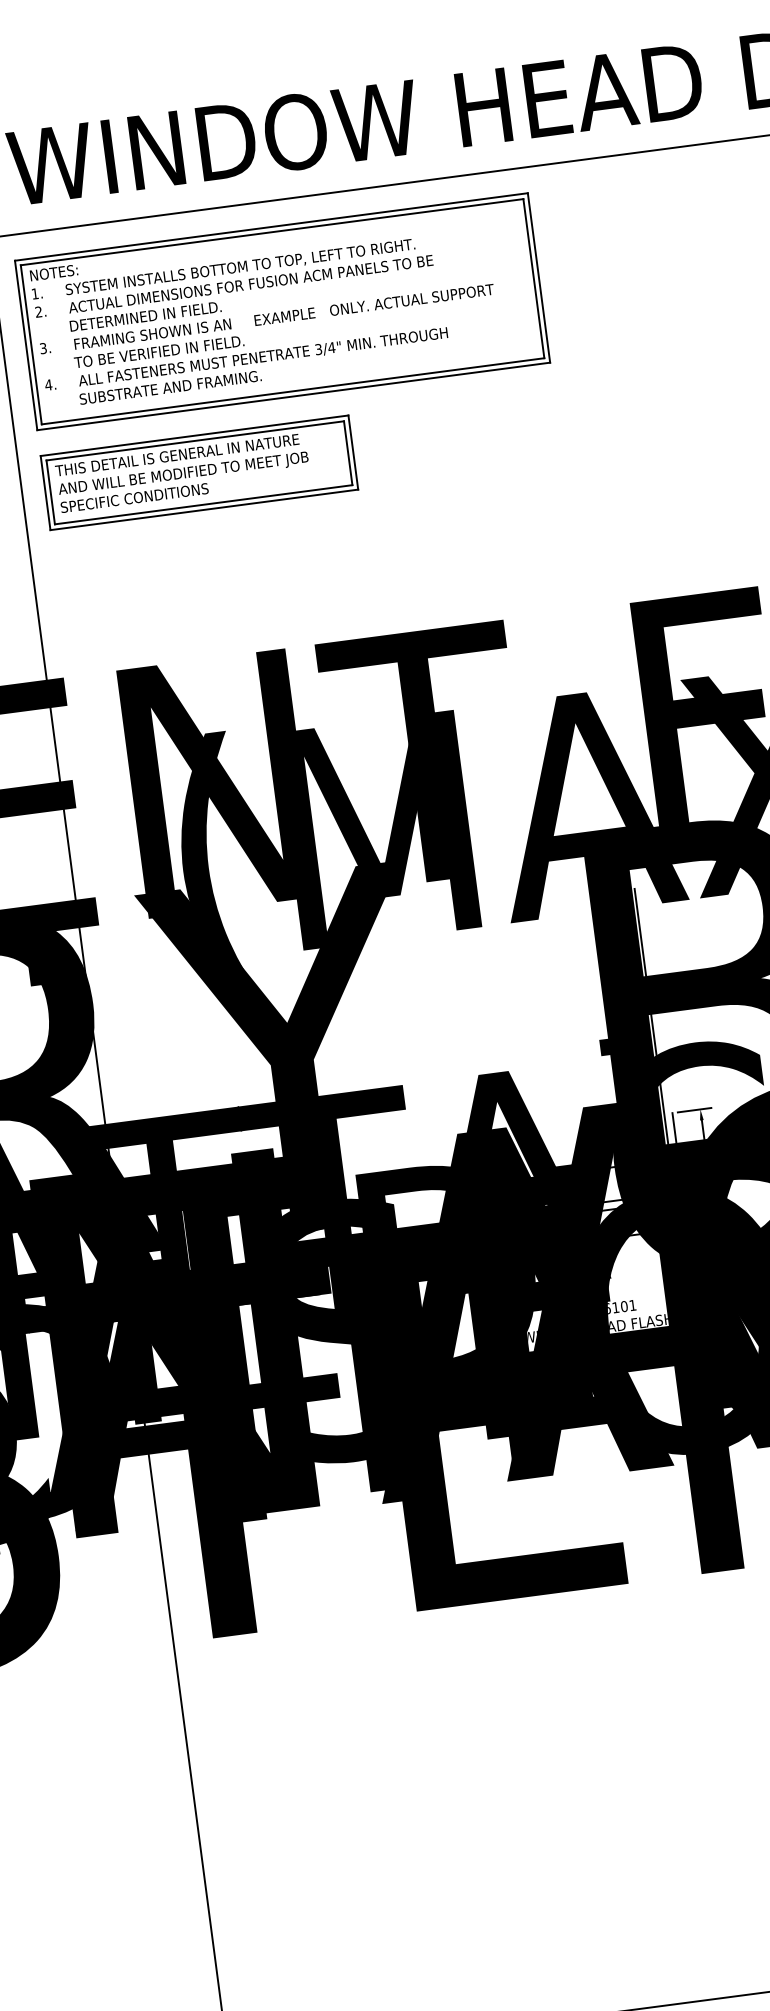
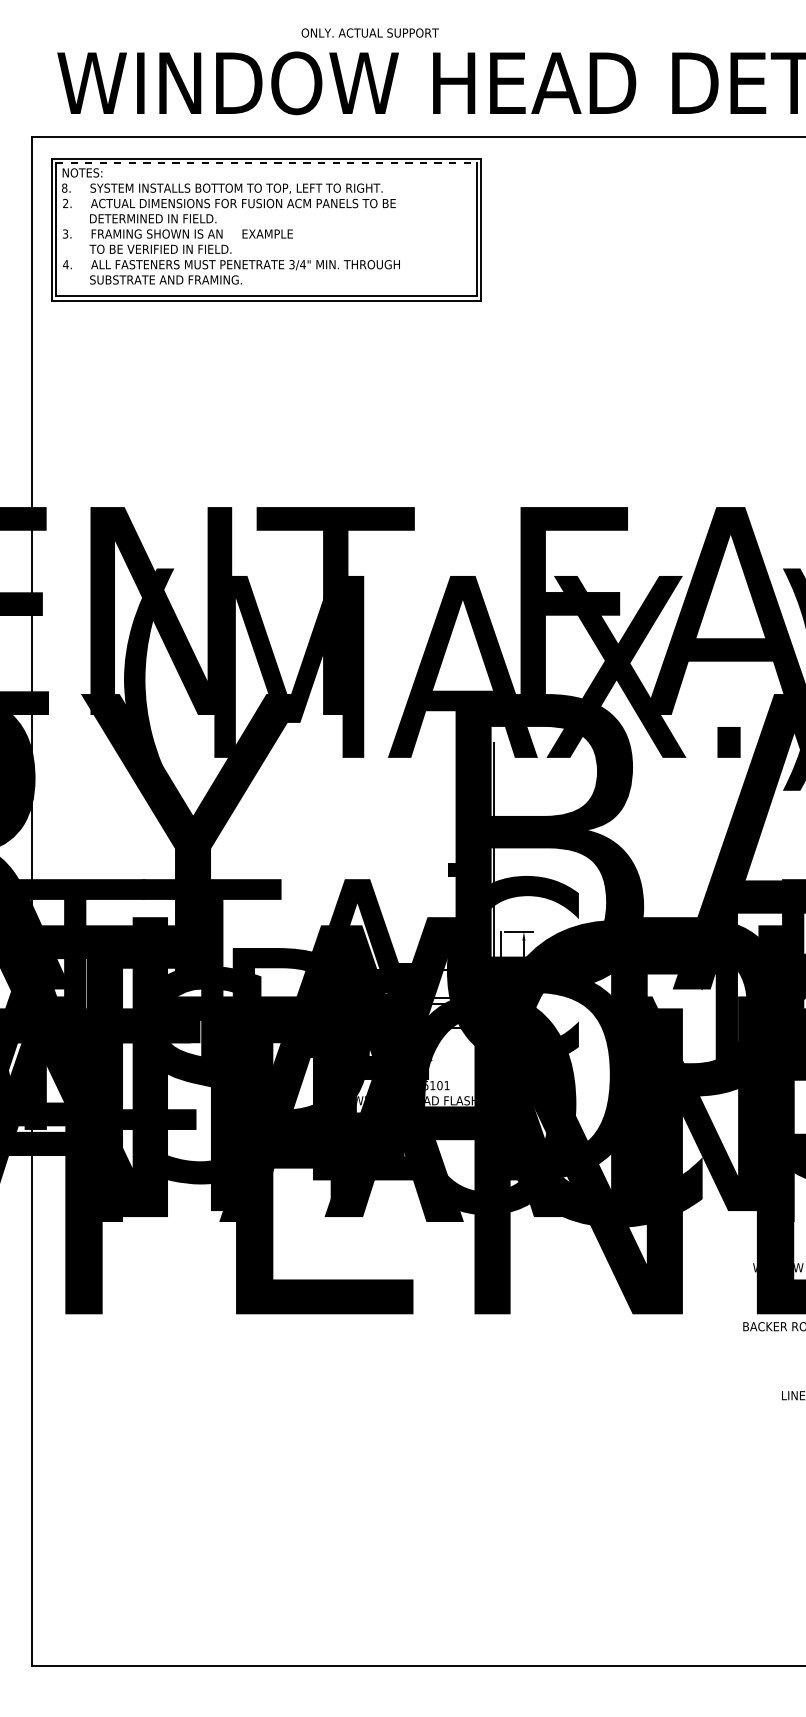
line: (272, 232) -> (266, 163), solid -> dashed
text: (34, 293) -> (64, 187), 1. -> 8.
text: (411, 299) -> (369, 32), moved
part: (199, 471) -> (180, 352), removed

